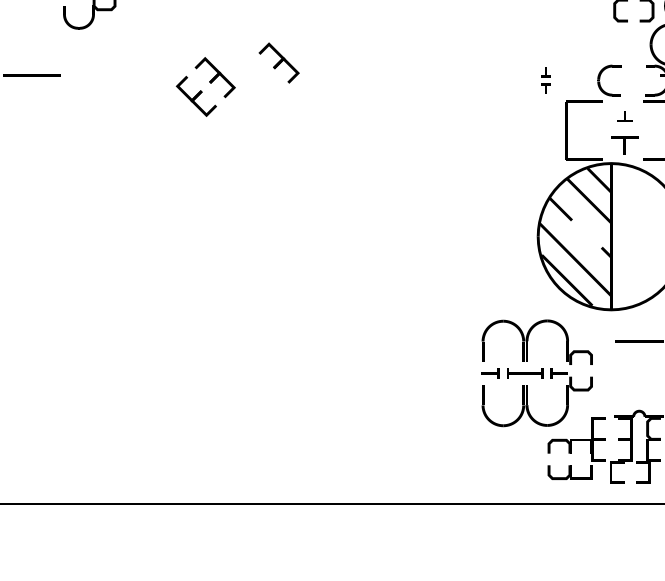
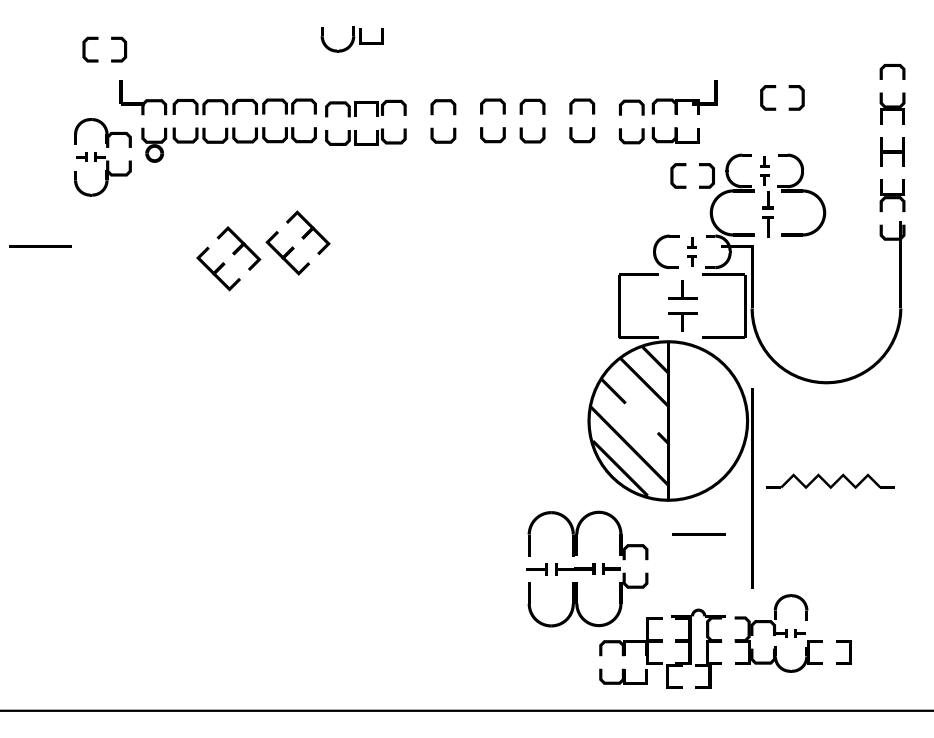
part: (545, 80) -> (691, 251), moved
part: (260, 82) -> (287, 253), added
part: (624, 115) -> (682, 289), size x1.67

